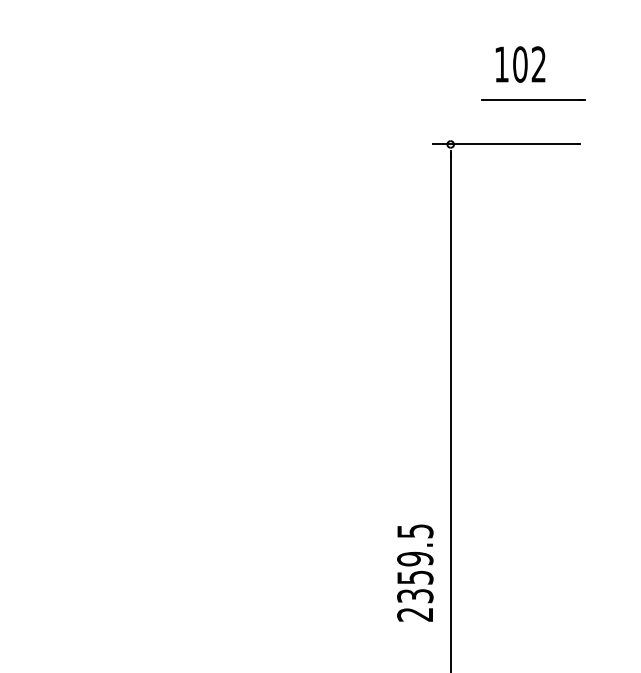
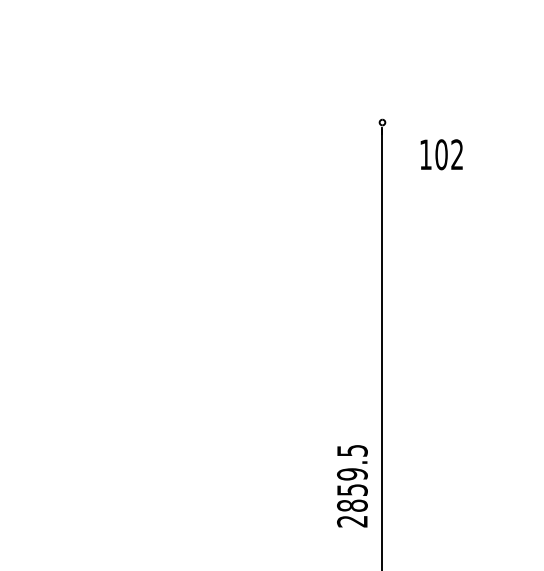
text: (520, 64) -> (441, 154), moved
line: (533, 99) -> (452, 84), removed
line: (506, 144) -> (429, 122), removed
text: (415, 595) -> (352, 505), 2359.5 -> 2859.5

